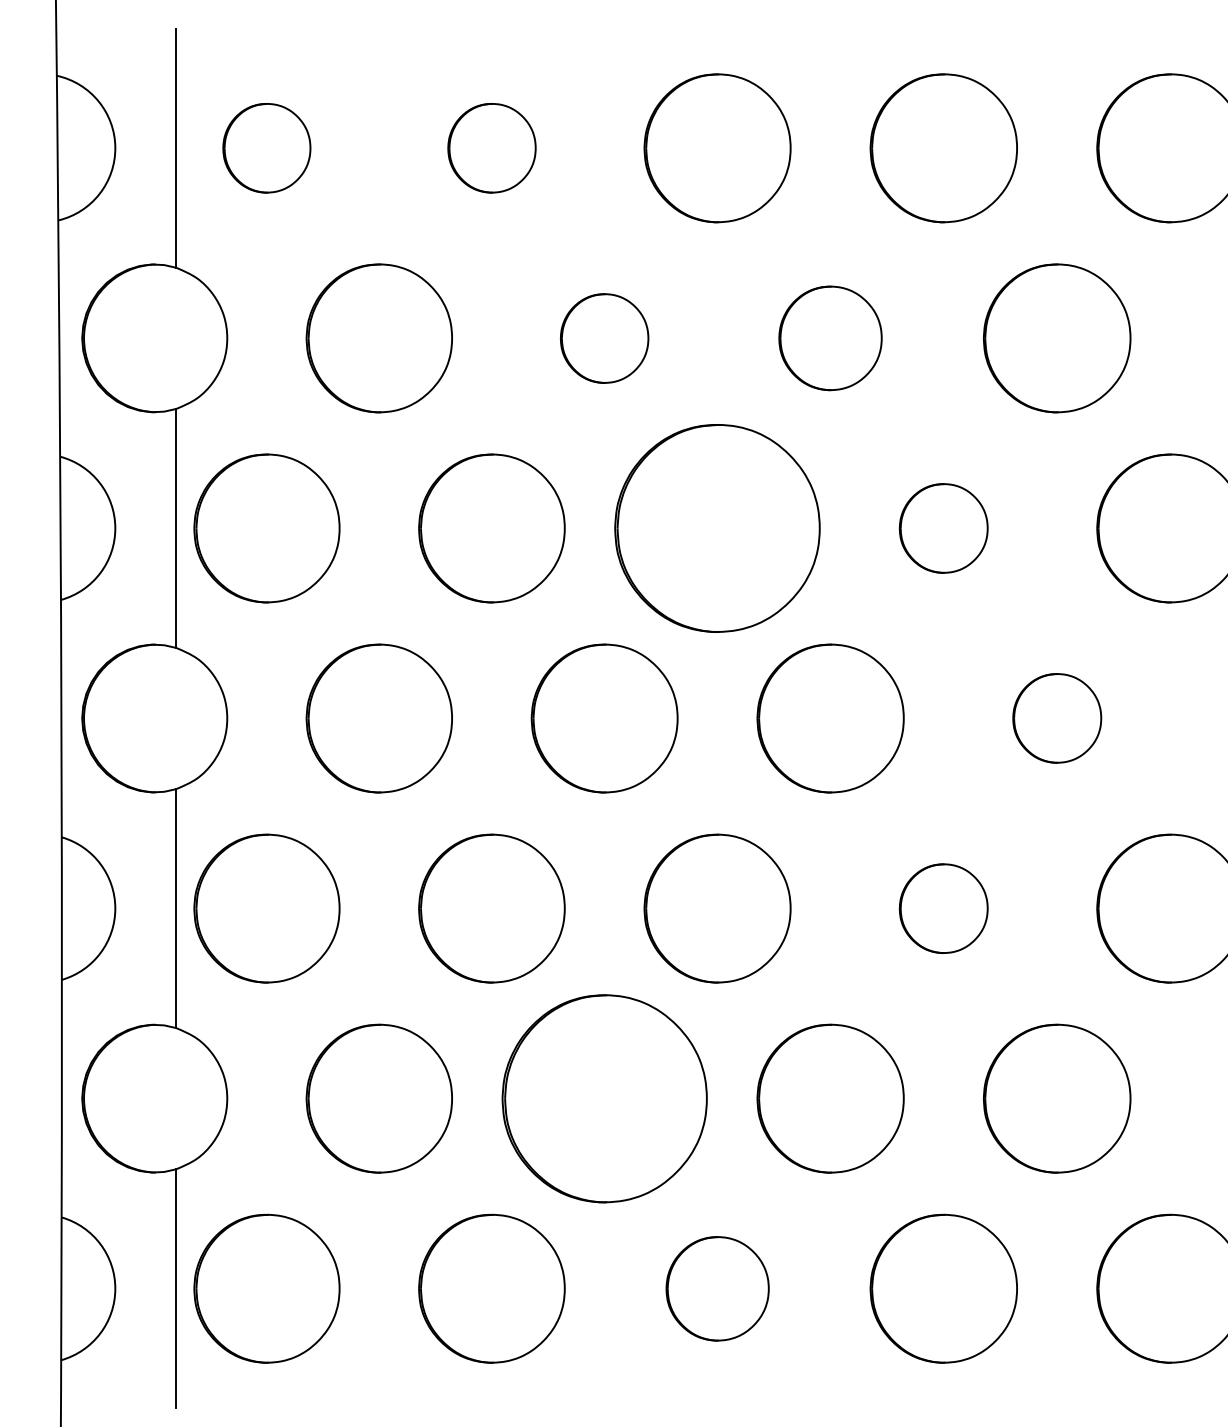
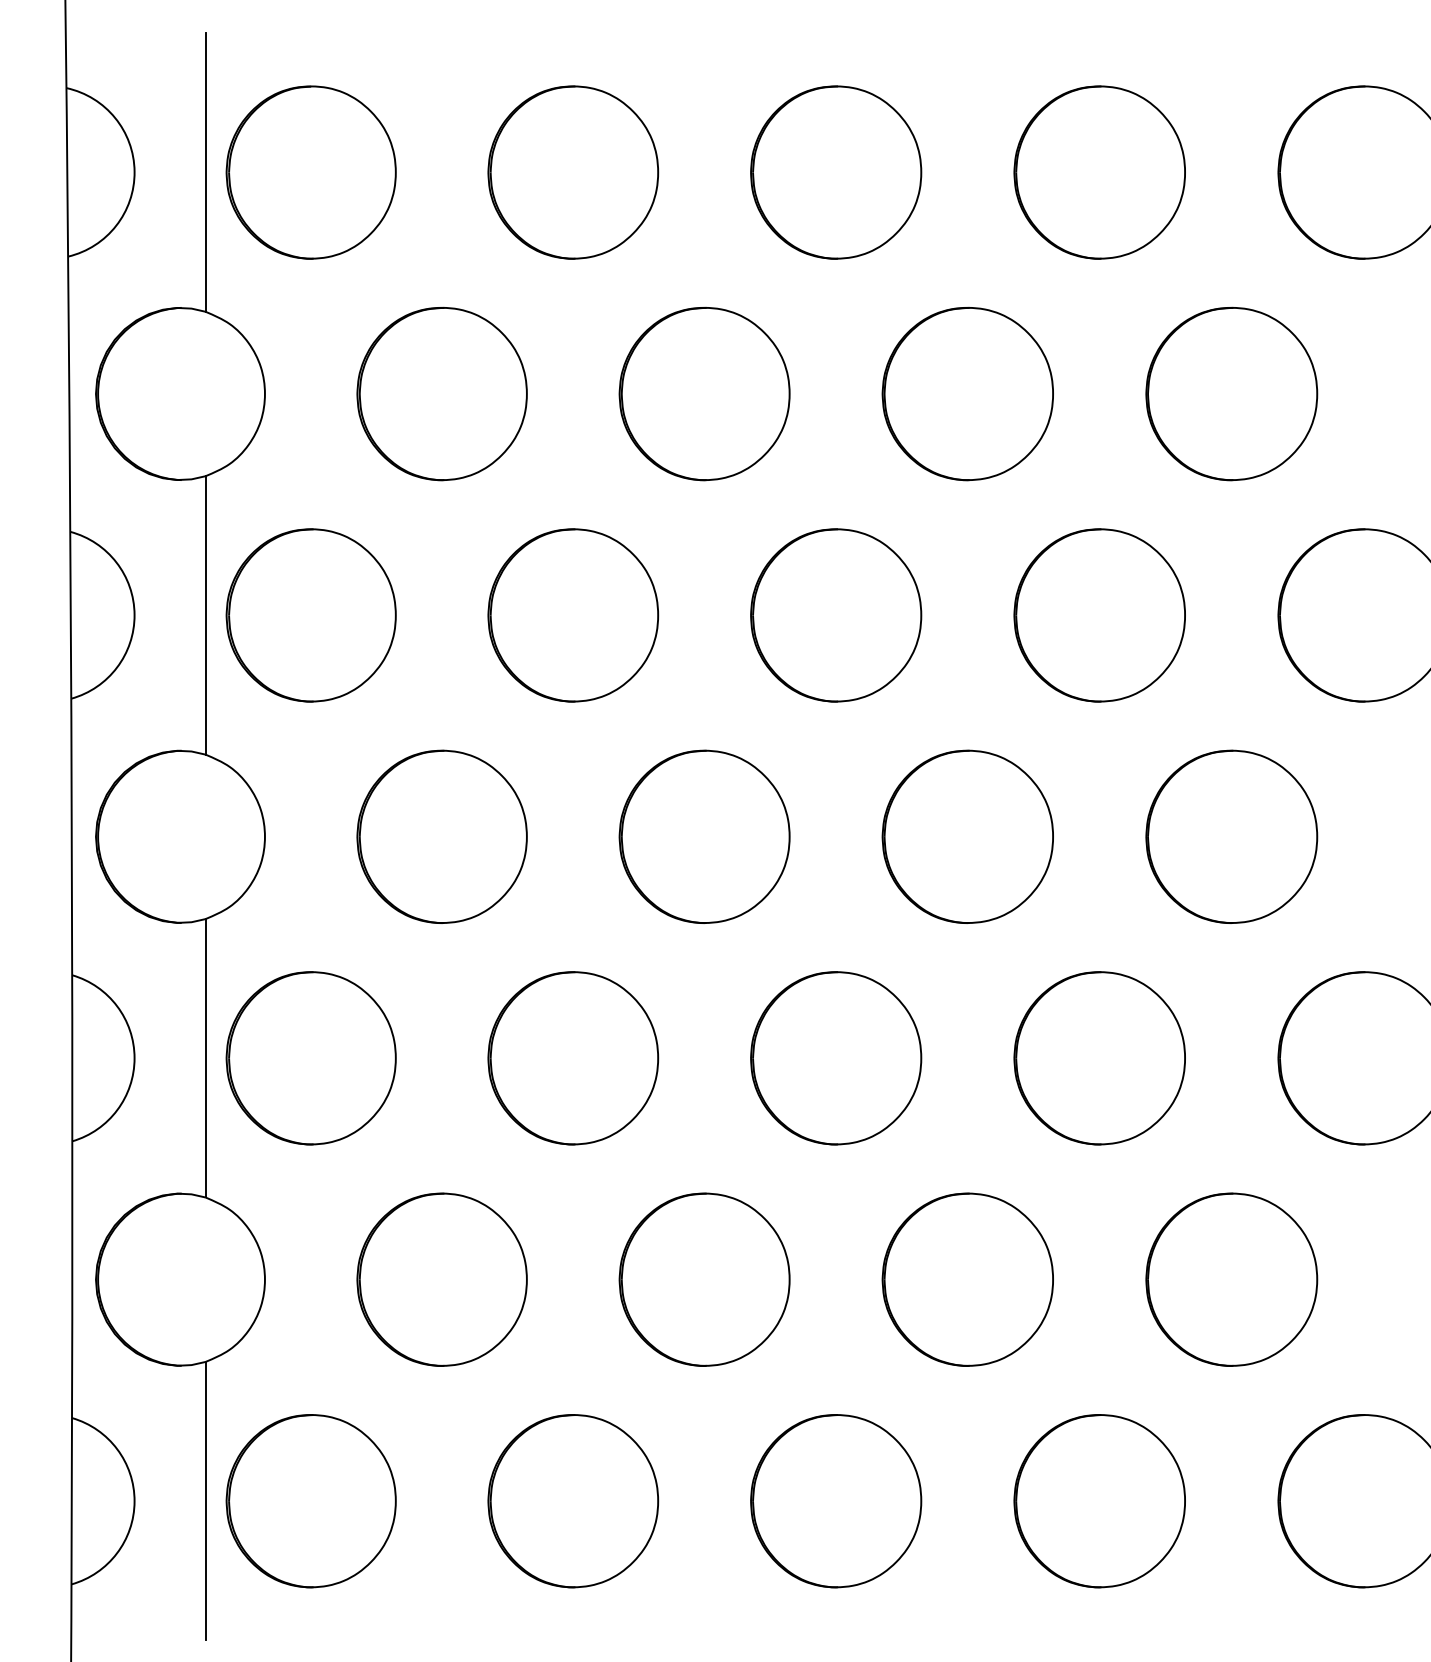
part: (266, 148) -> (310, 172), size x1.67
part: (492, 148) -> (573, 172), size x1.67
part: (830, 337) -> (967, 393), size x1.43
part: (604, 338) -> (704, 394), size x1.67
part: (717, 528) -> (836, 615), size x0.71
part: (943, 528) -> (1099, 615), size x1.67
part: (1056, 718) -> (1231, 836), size x1.67
part: (943, 908) -> (1099, 1058), size x1.67
part: (604, 1098) -> (704, 1279), size x0.71
part: (717, 1289) -> (836, 1501), size x1.43

